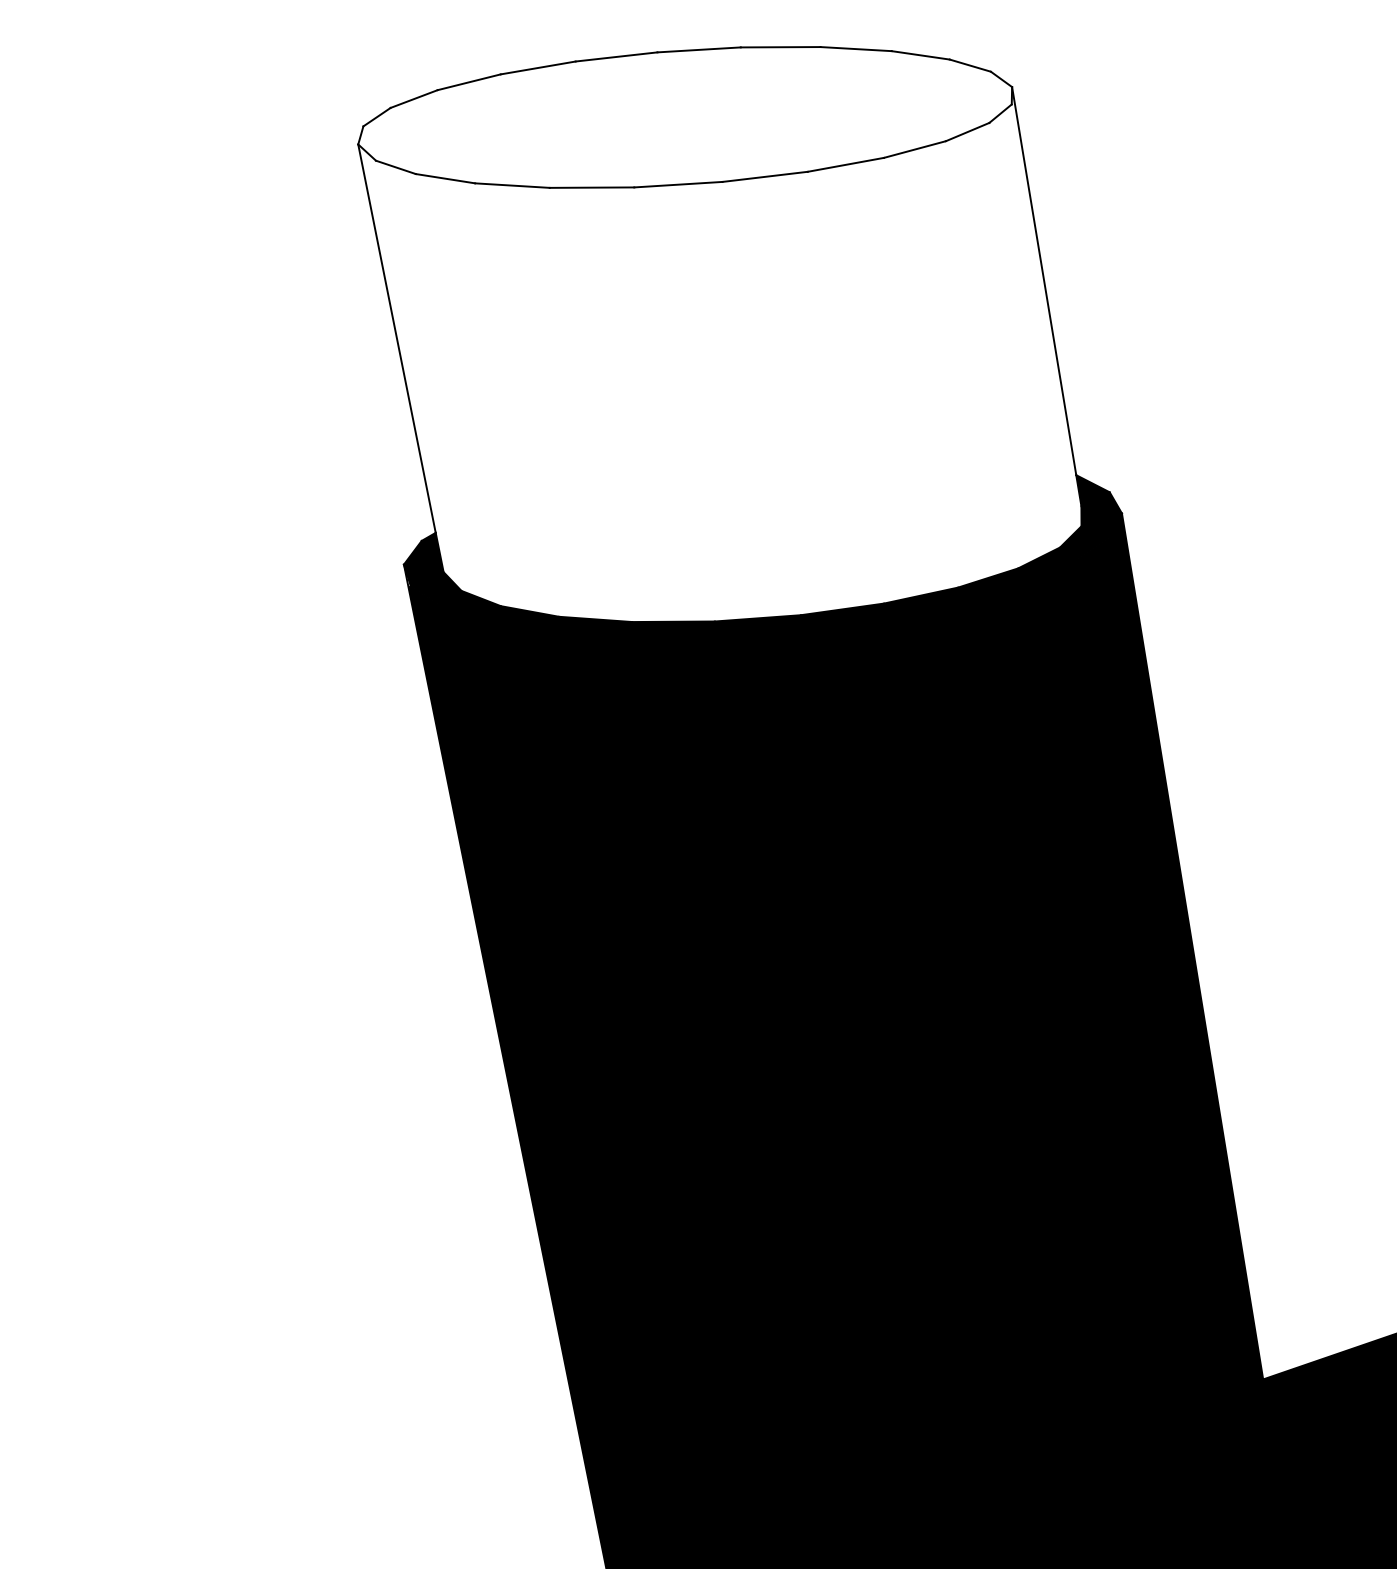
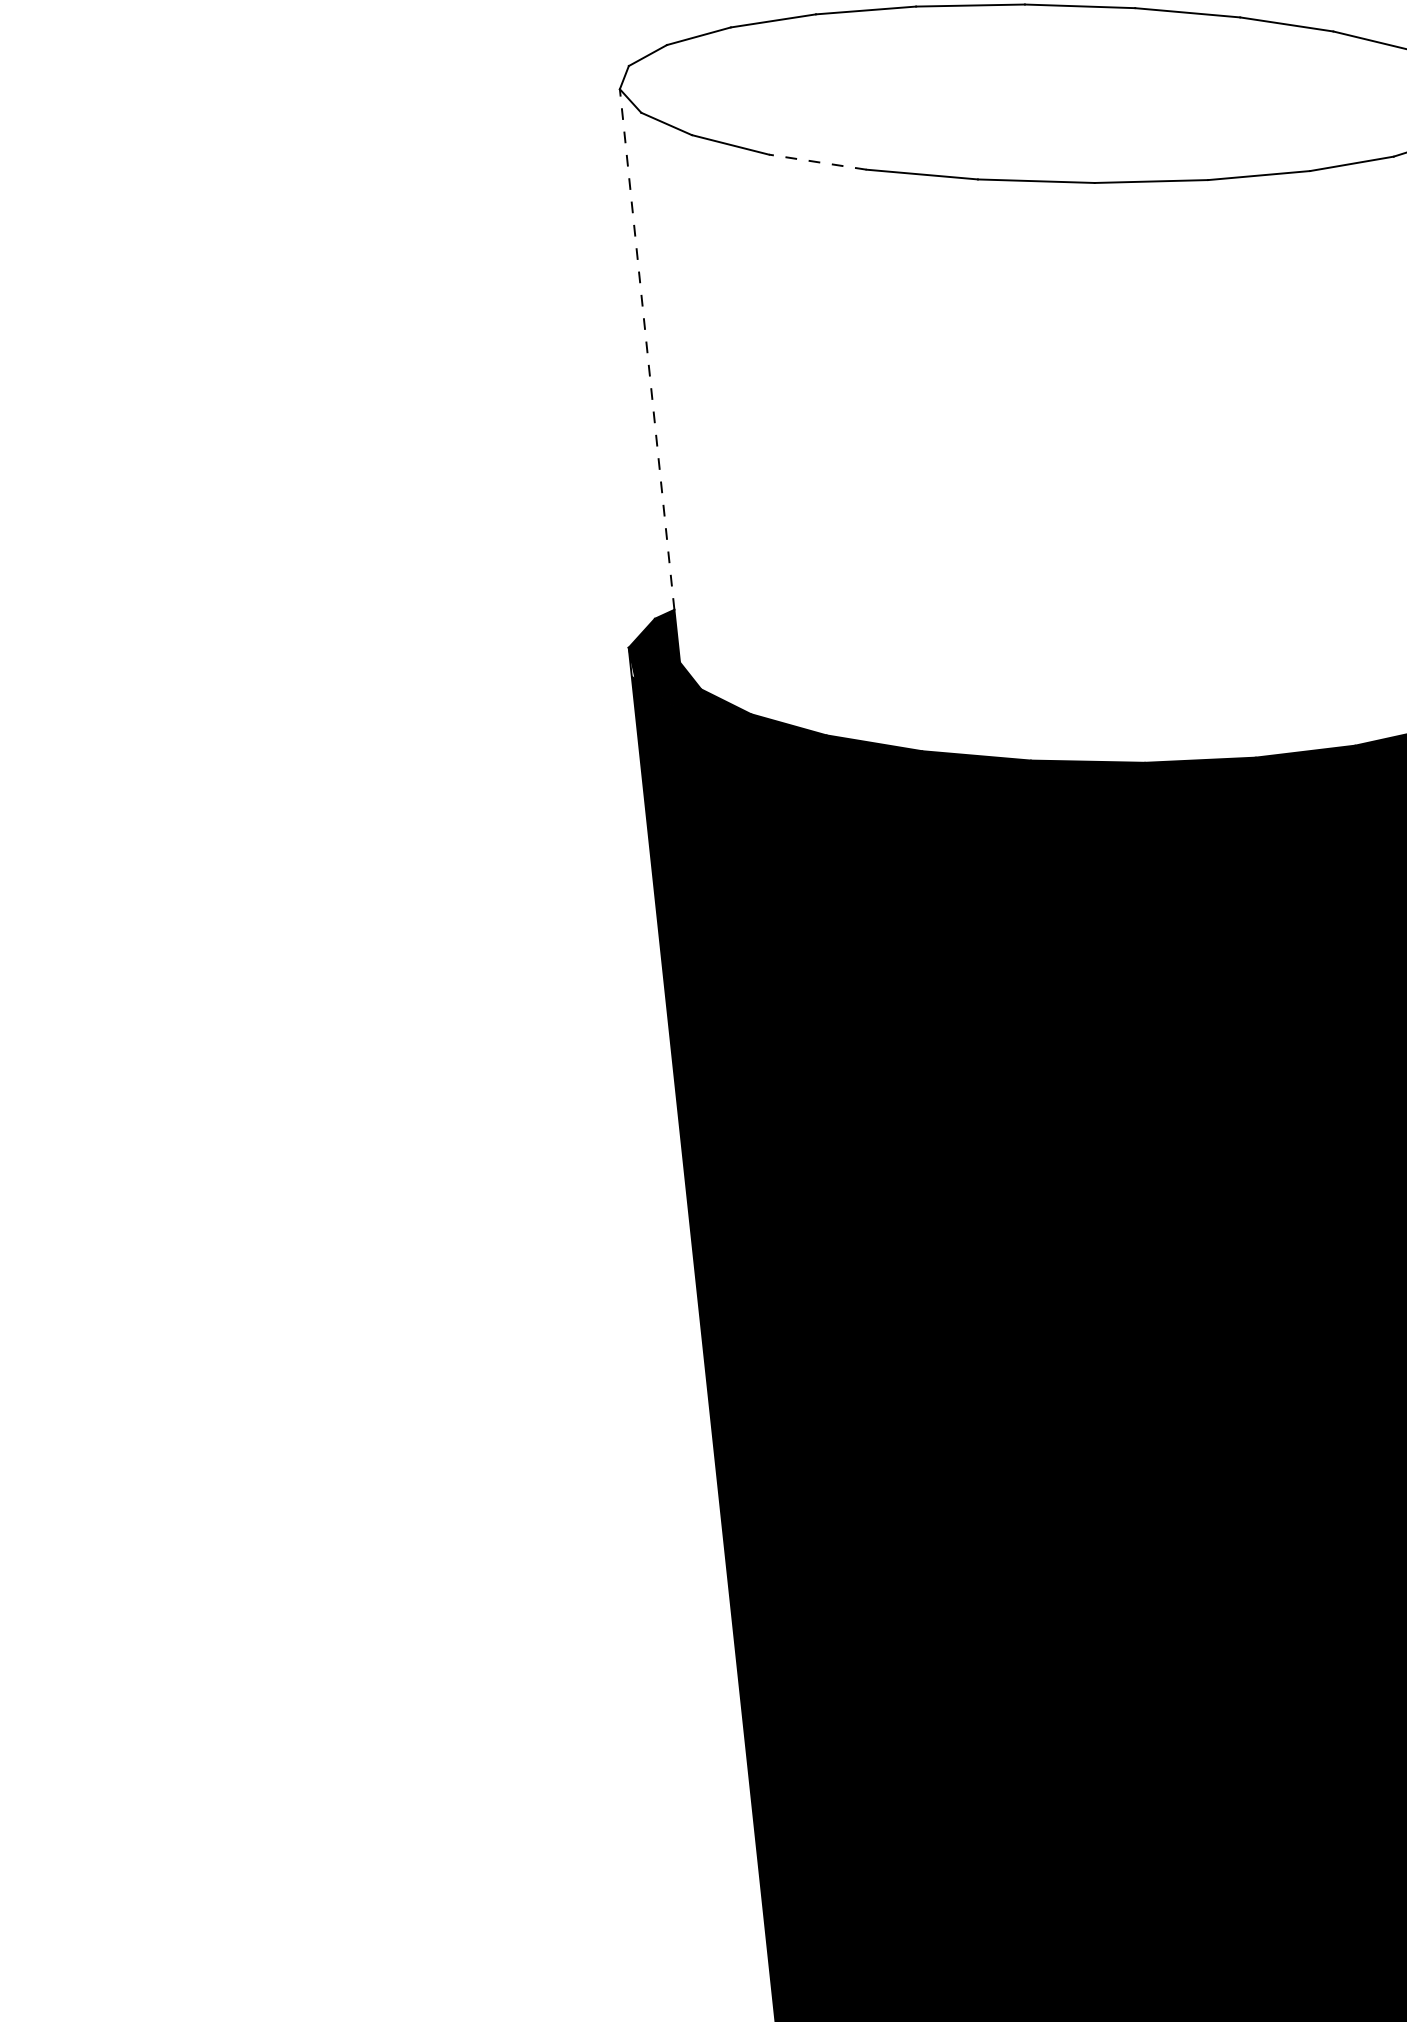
line: (511, 185) -> (816, 161), solid -> dashed
line: (396, 338) -> (646, 349), solid -> dashed

